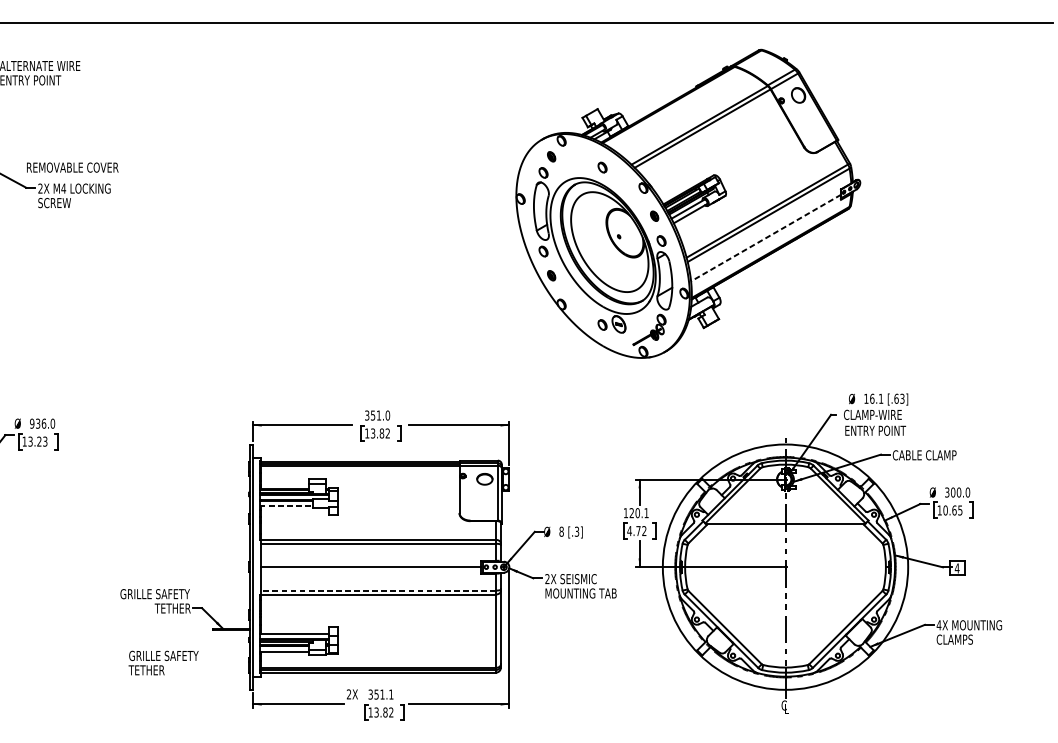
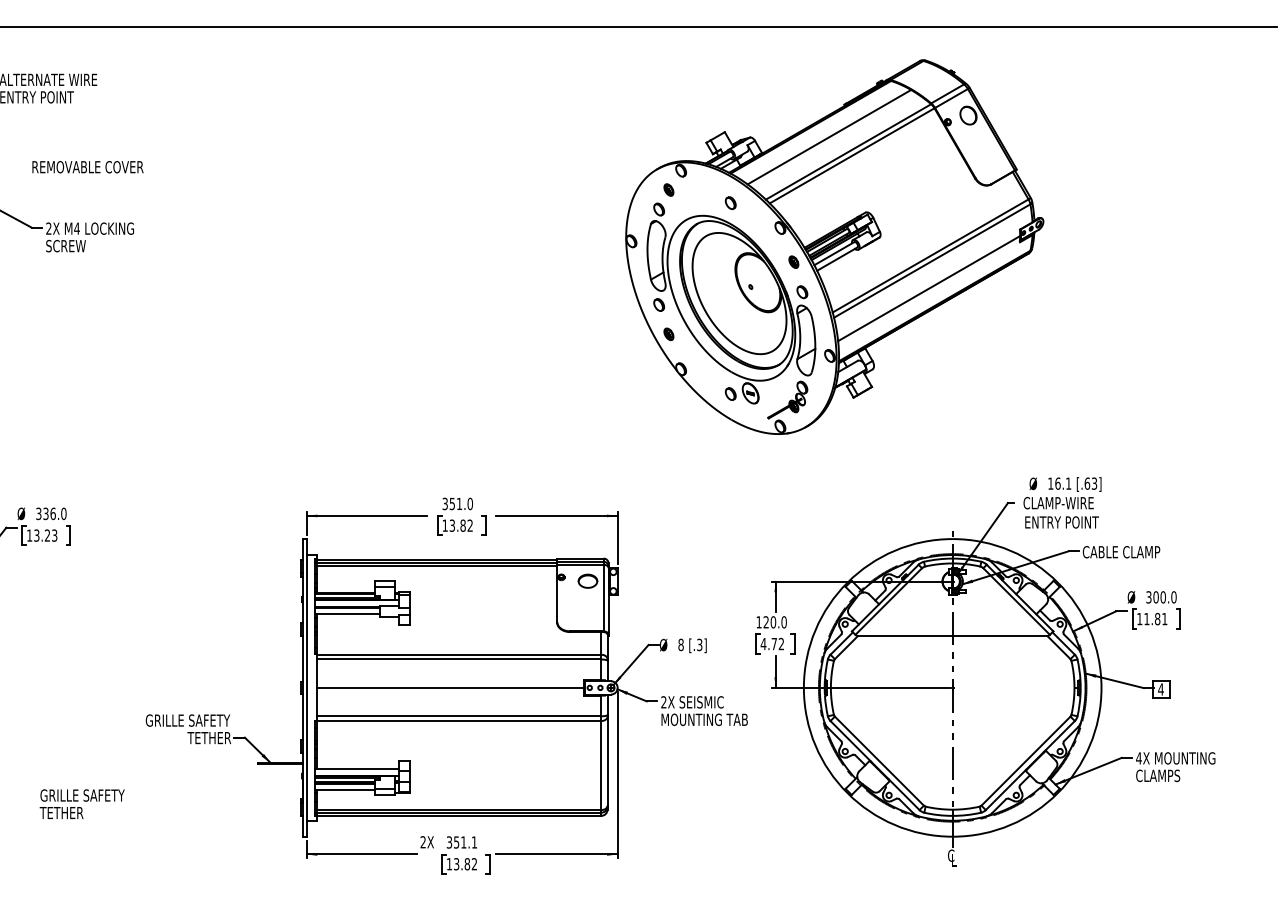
line: (683, 112) -> (829, 136), added
text: (72, 167) -> (87, 167), moved
line: (765, 237) -> (928, 288), dashed -> solid
text: (31, 423) -> (38, 513), 936.0 -> 336.0
line: (286, 506) -> (347, 614), dashed -> solid
text: (952, 509) -> (1155, 618), 10.65 -> 11.81
text: (646, 513) -> (783, 622), 120.1 -> 120.0
line: (378, 590) -> (458, 716), dashed -> solid
text: (163, 662) -> (81, 803), moved

